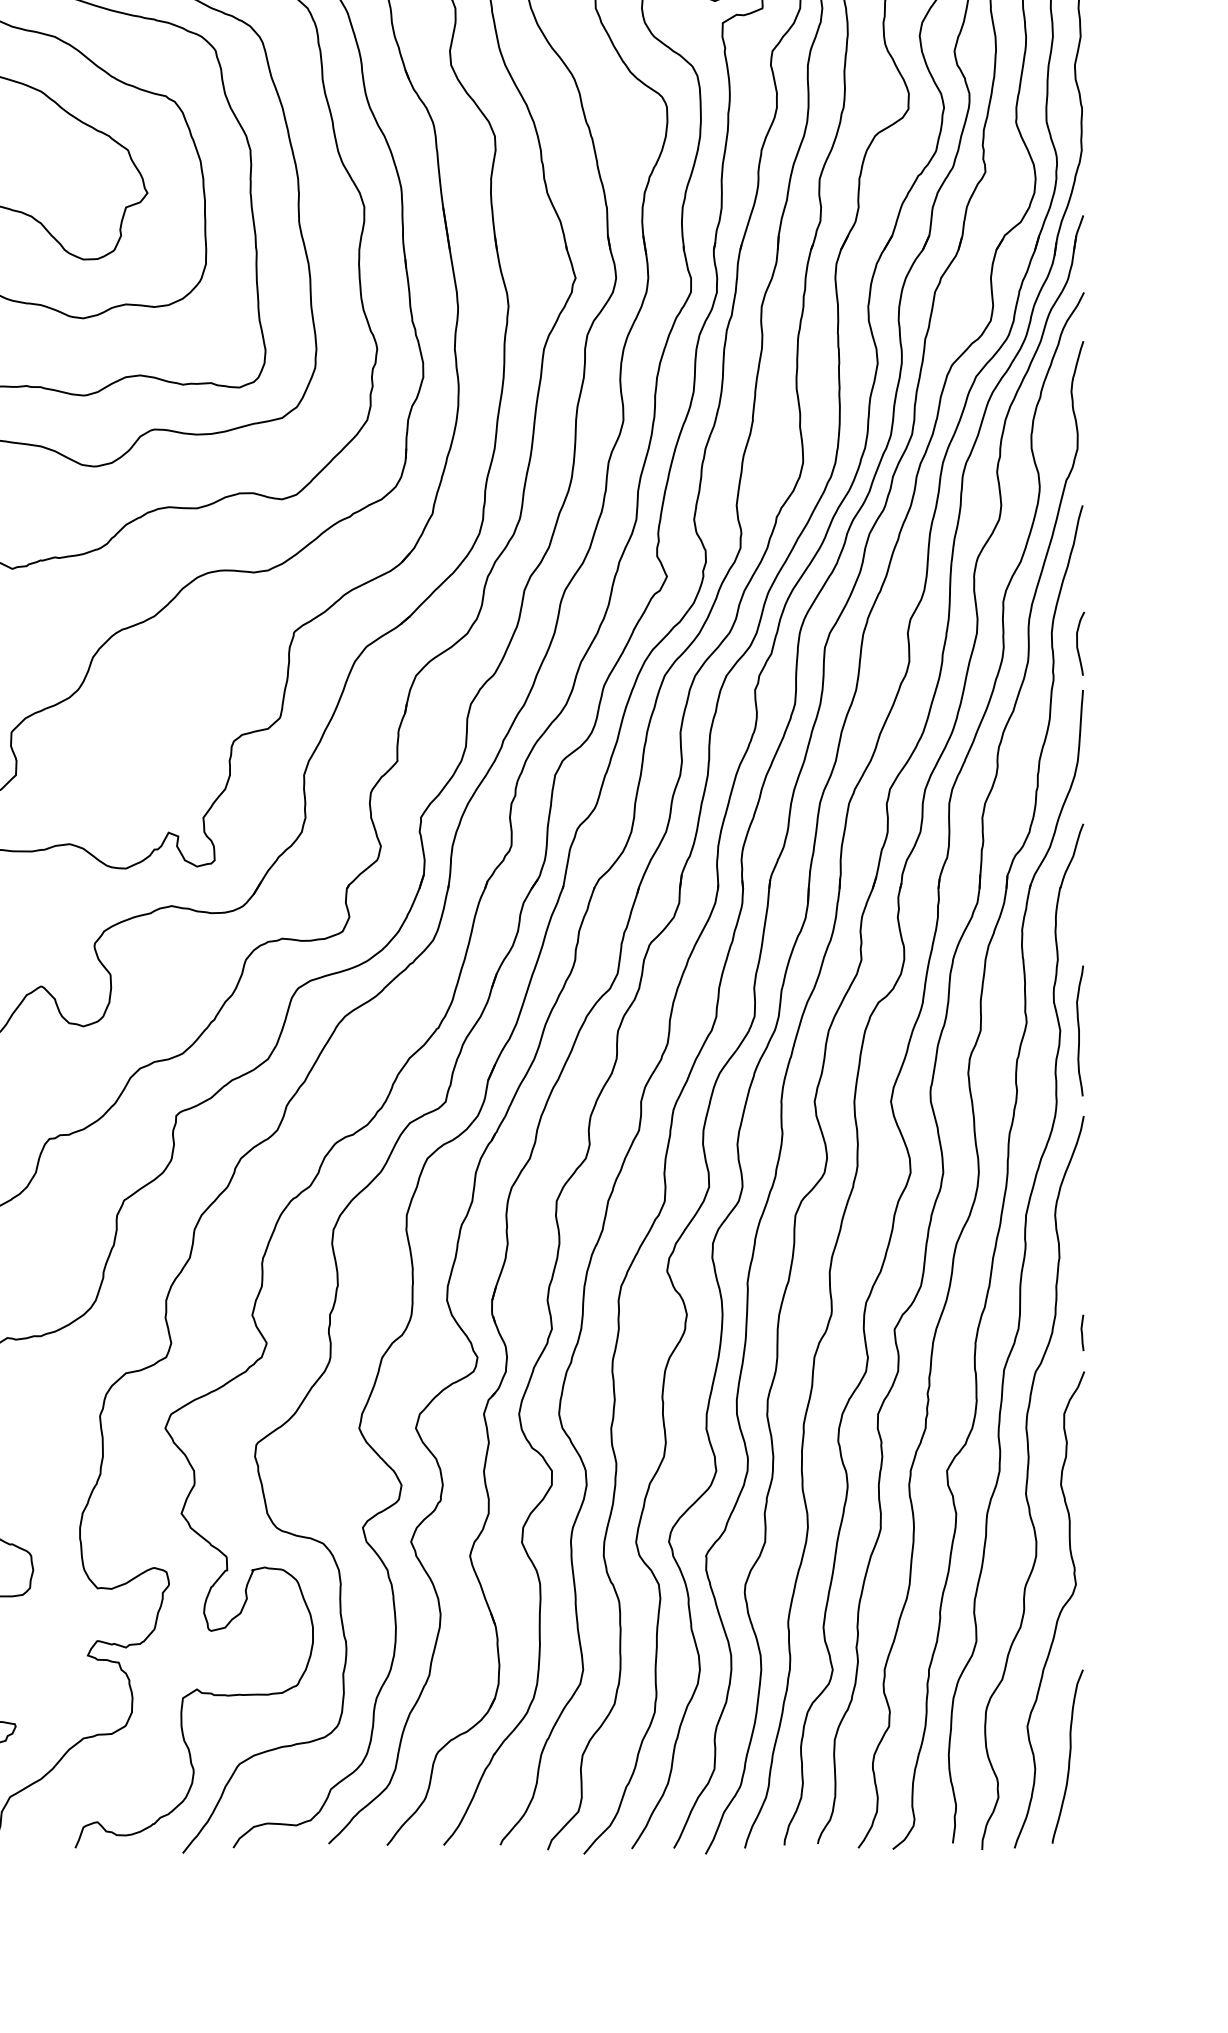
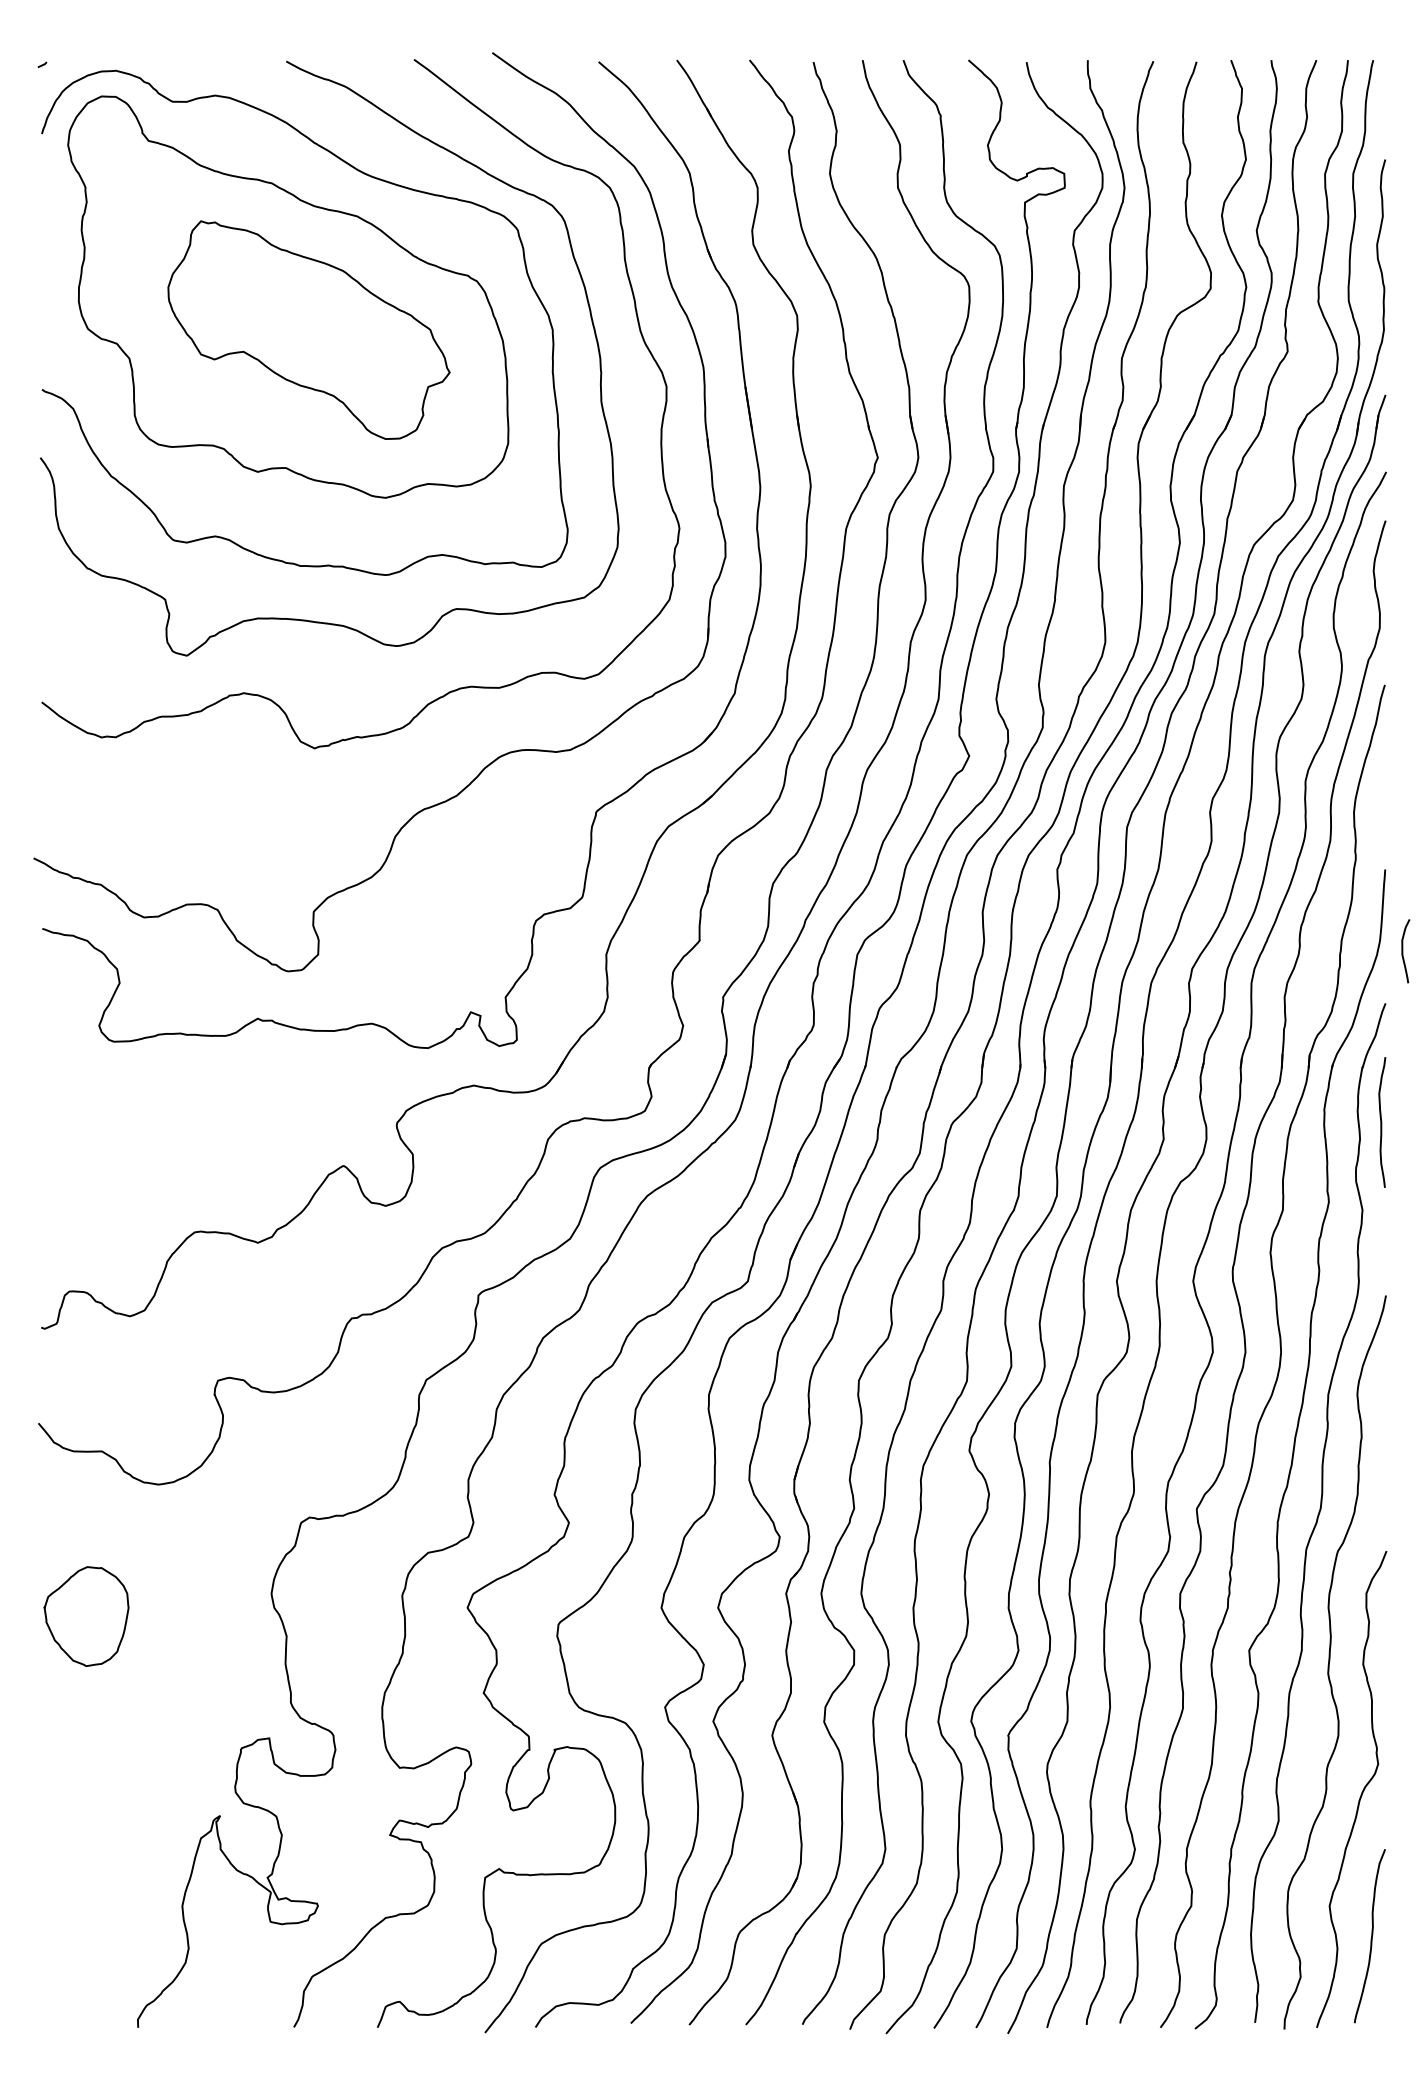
curve: (1078, 643) -> (1403, 951), moved
curve: (1080, 1030) -> (1382, 1122), moved
line: (1082, 1332) -> (1384, 1512), removed

